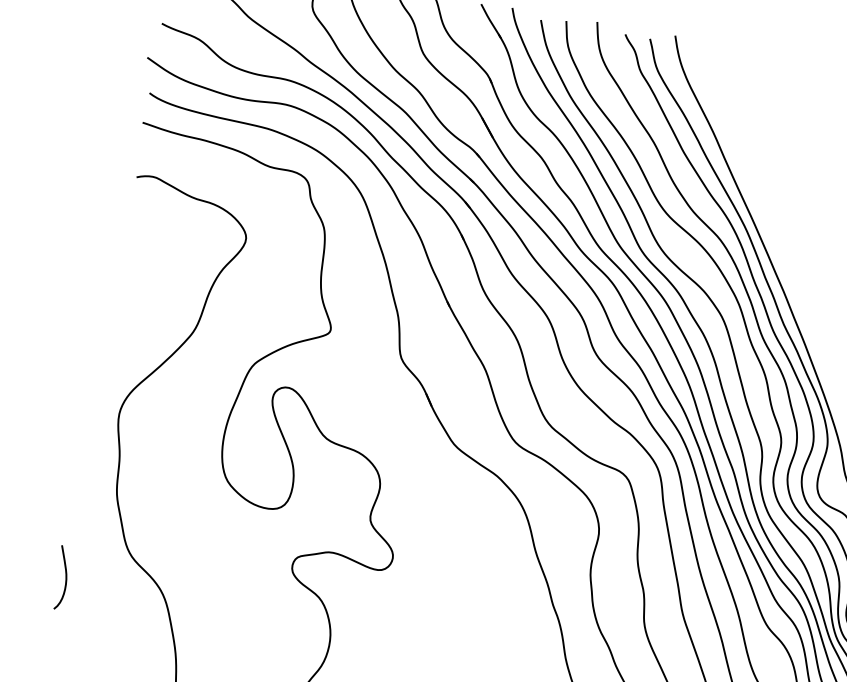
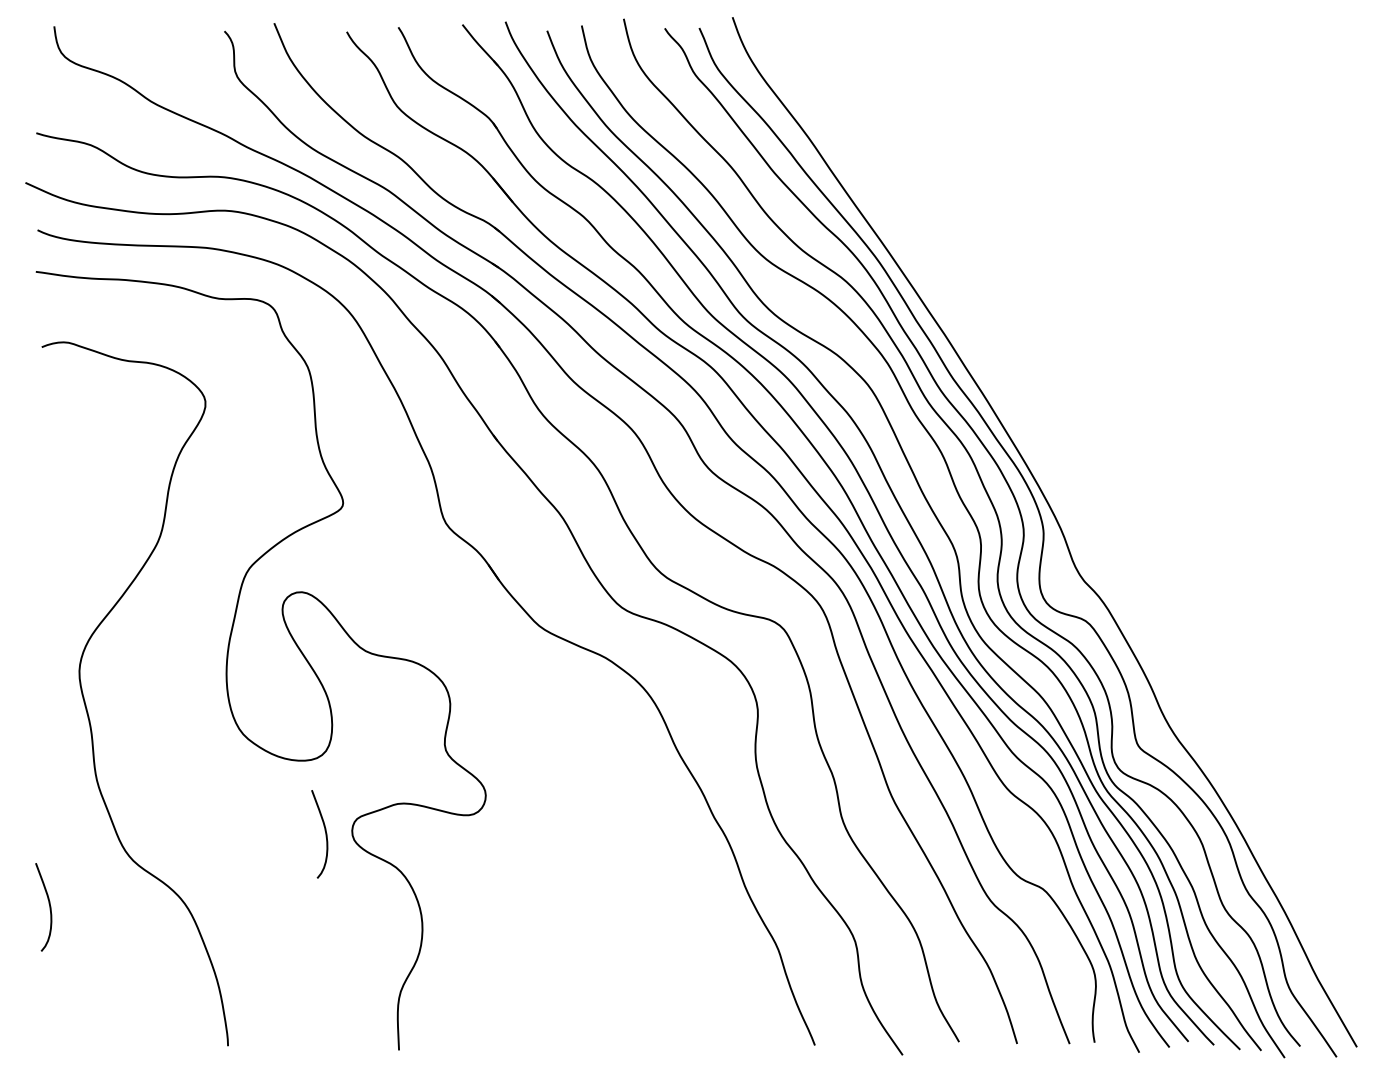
curve: (272, 564) -> (325, 834), added

